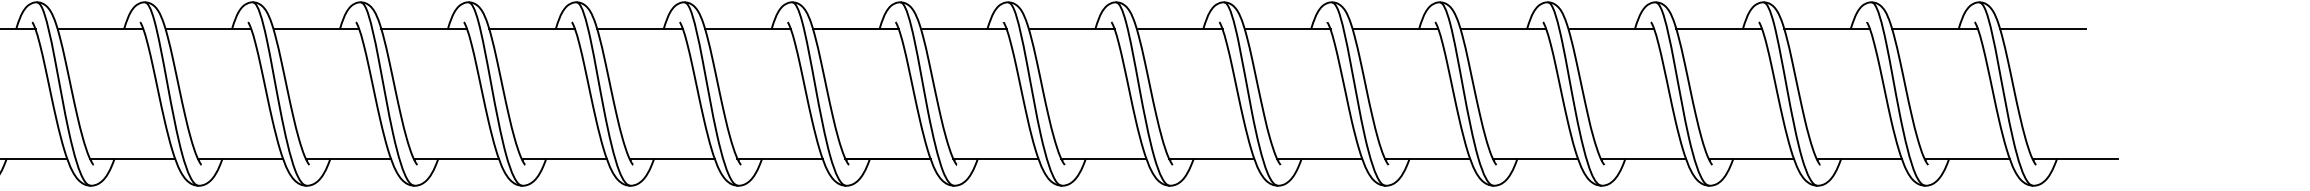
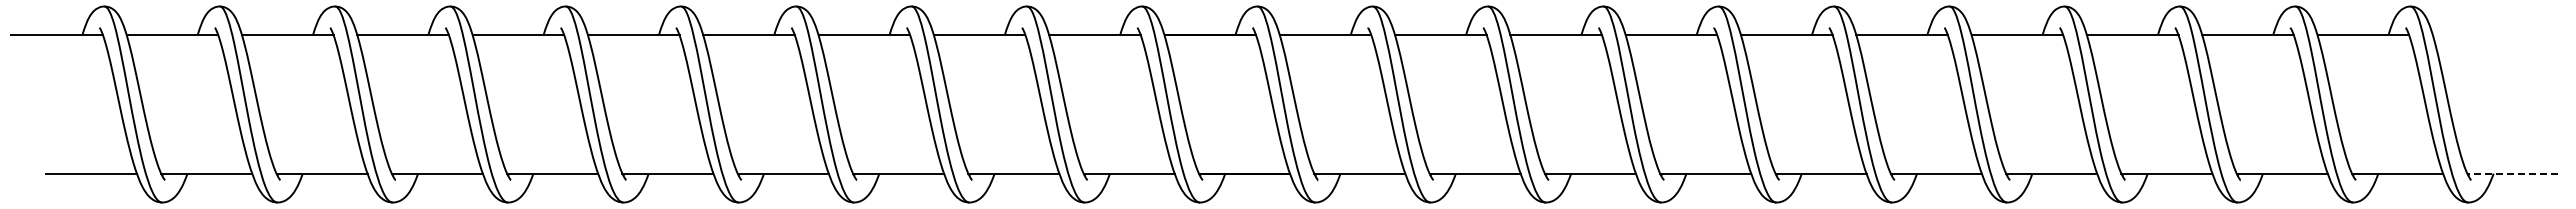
line: (2042, 29) -> (2478, 35), removed
line: (2074, 158) -> (2512, 173), solid -> dashed

